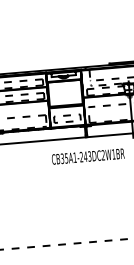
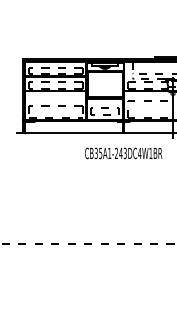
text: (103, 154) -> (139, 152), CB35A1-243DC2W1BR -> CB35A1-243DC4W1BR

